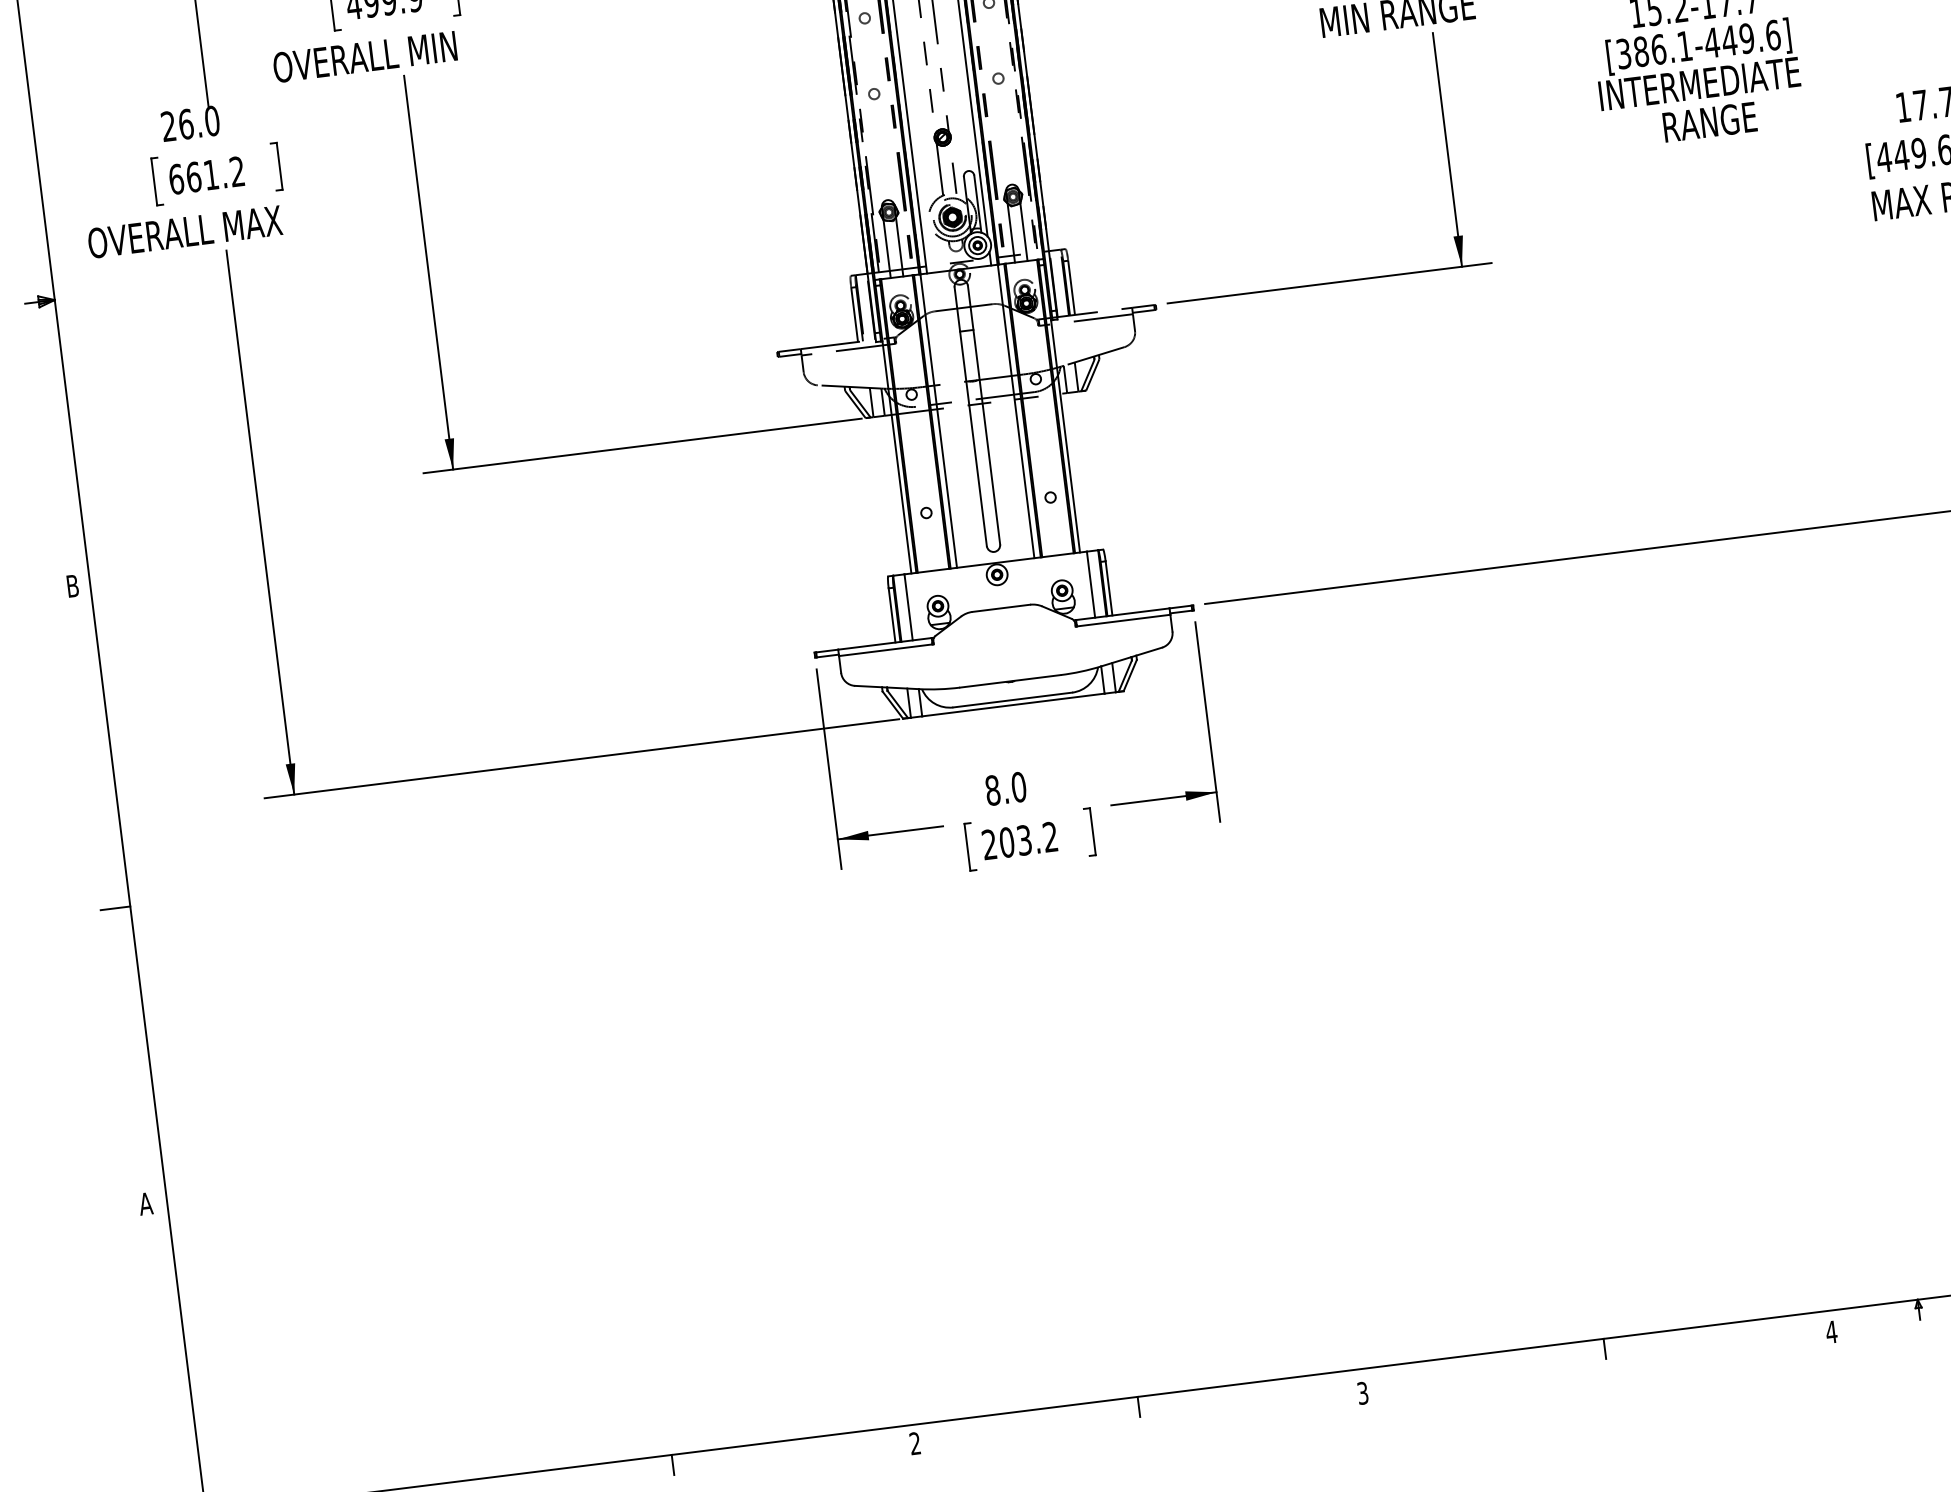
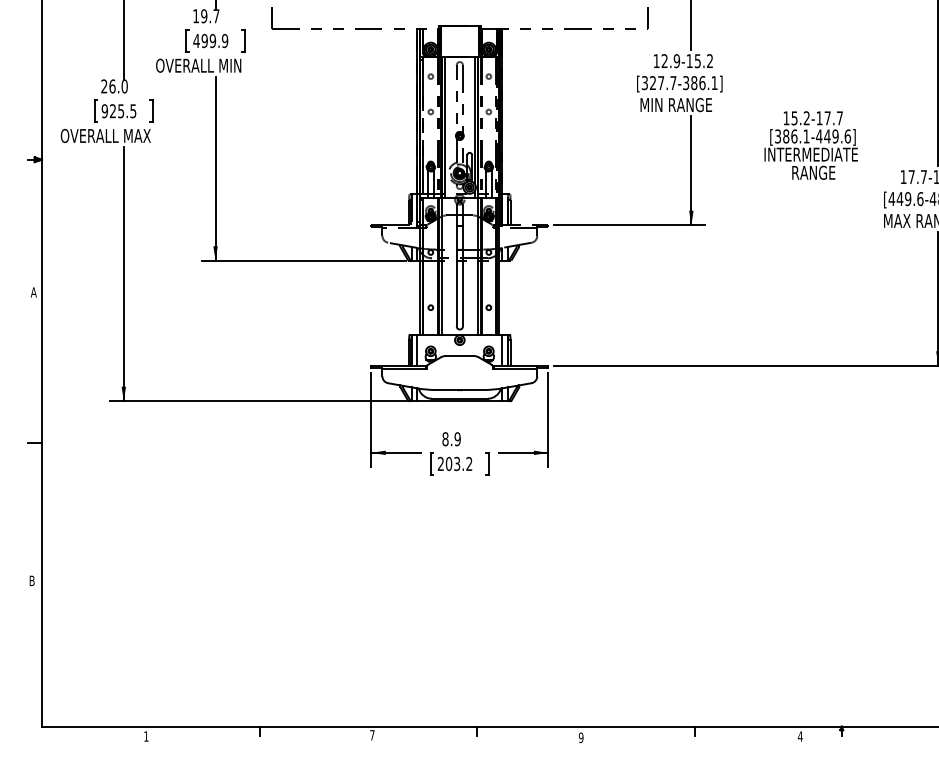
text: (205, 176) -> (118, 111), 661.2 -> 925.5
text: (71, 586) -> (33, 292), B -> A
text: (1018, 787) -> (457, 439), 8.0 -> 8.9
text: (146, 1202) -> (32, 580), A -> B
text: (1361, 1392) -> (580, 737), 3 -> 9
text: (915, 1444) -> (372, 735), 2 -> 7

